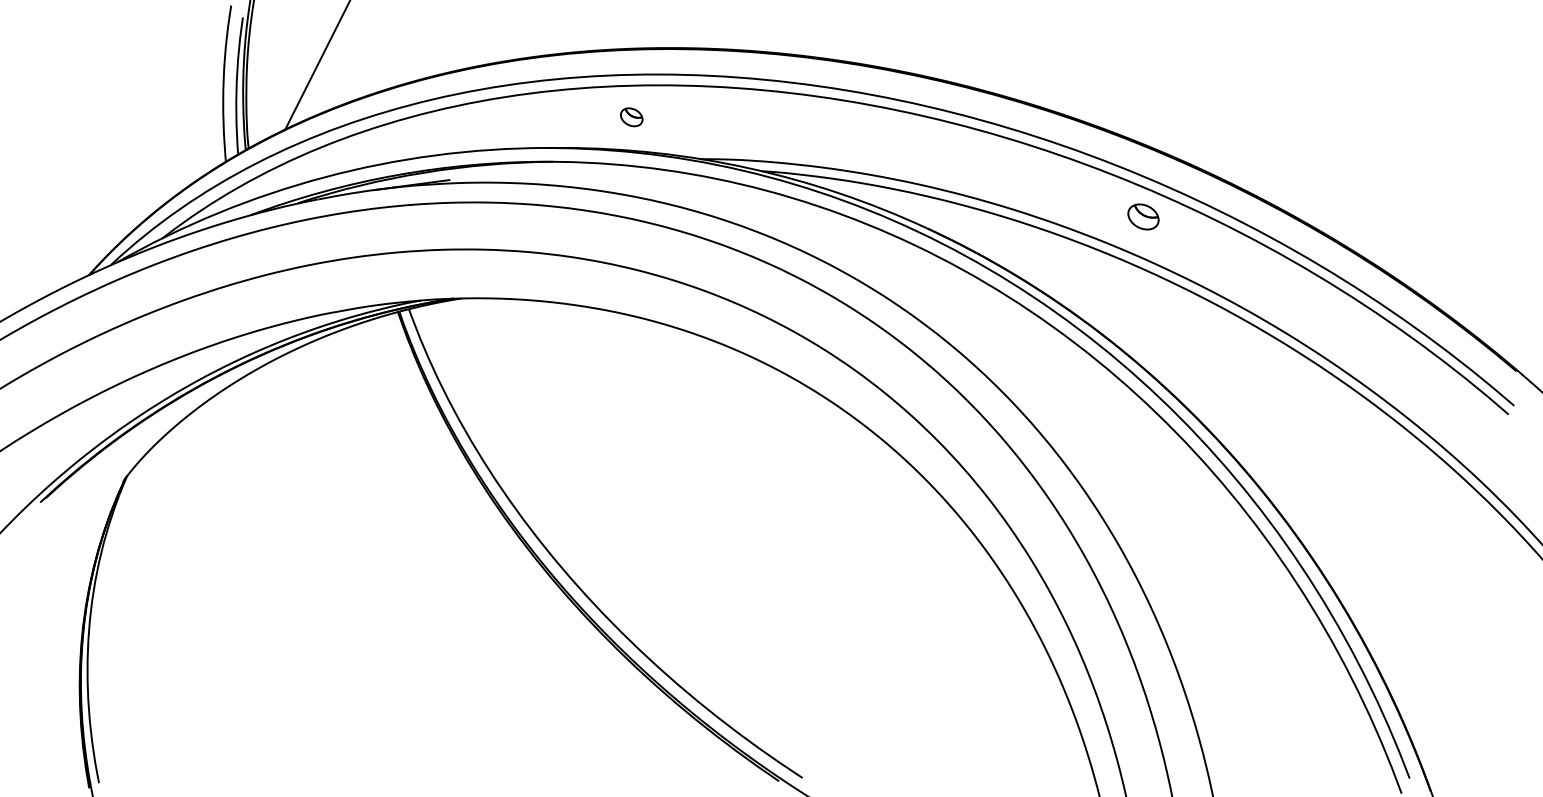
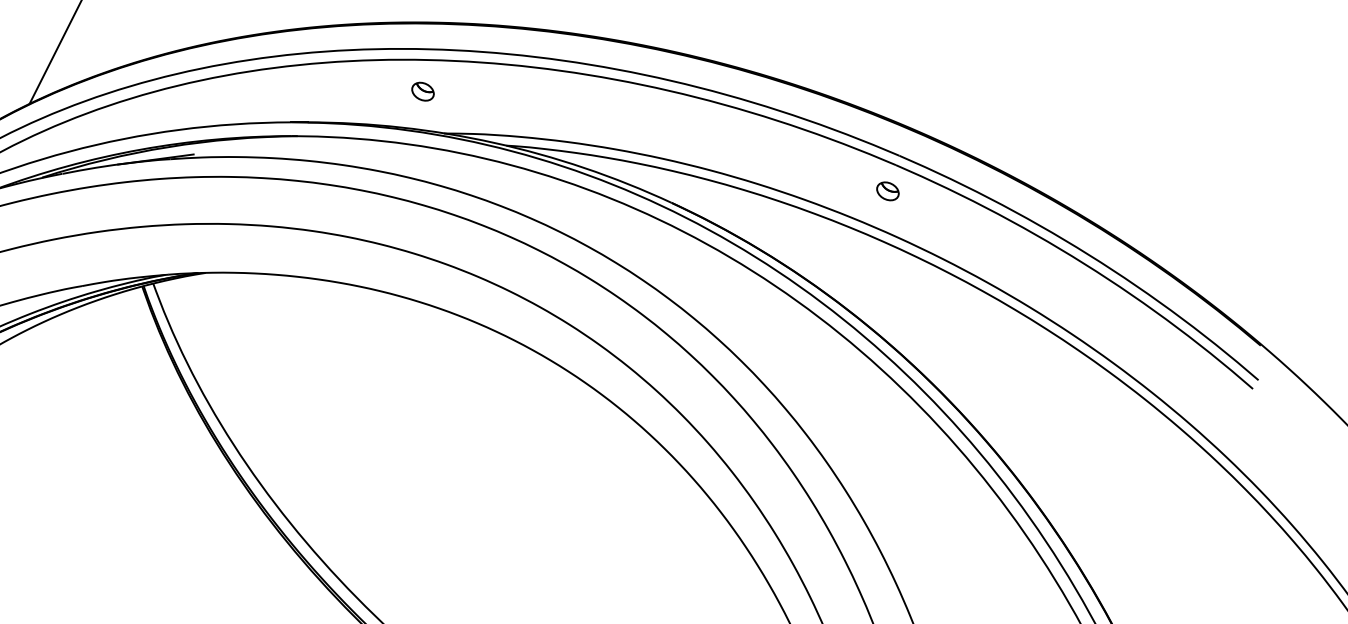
part: (631, 117) -> (422, 91), moved
part: (1143, 216) -> (887, 190), size x0.71

